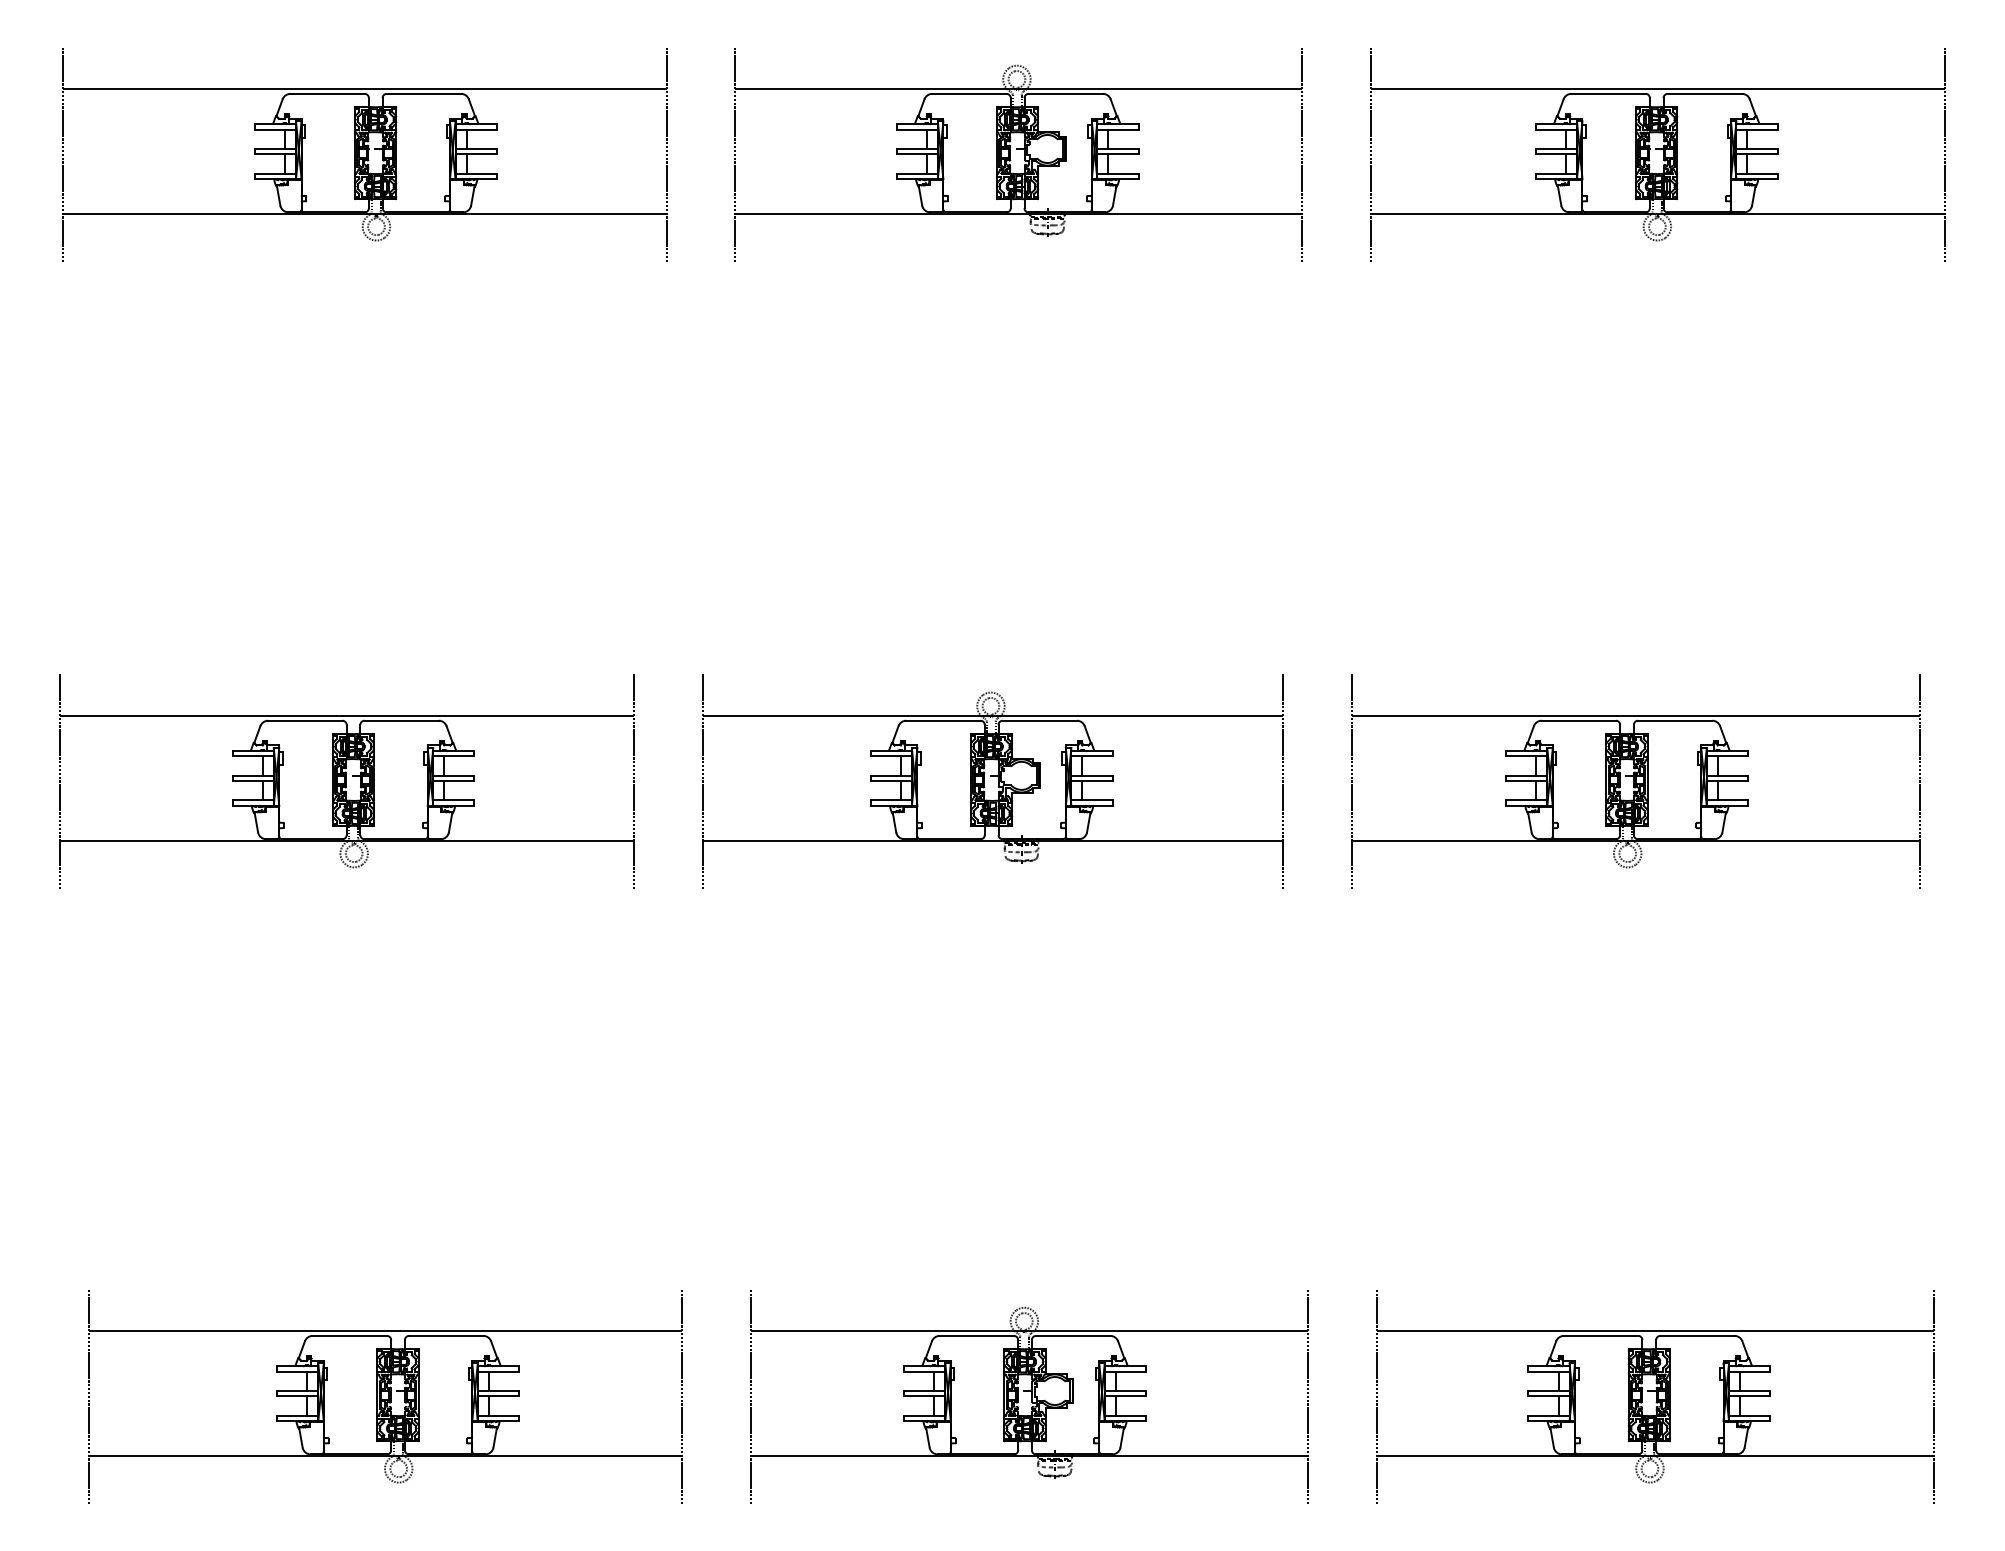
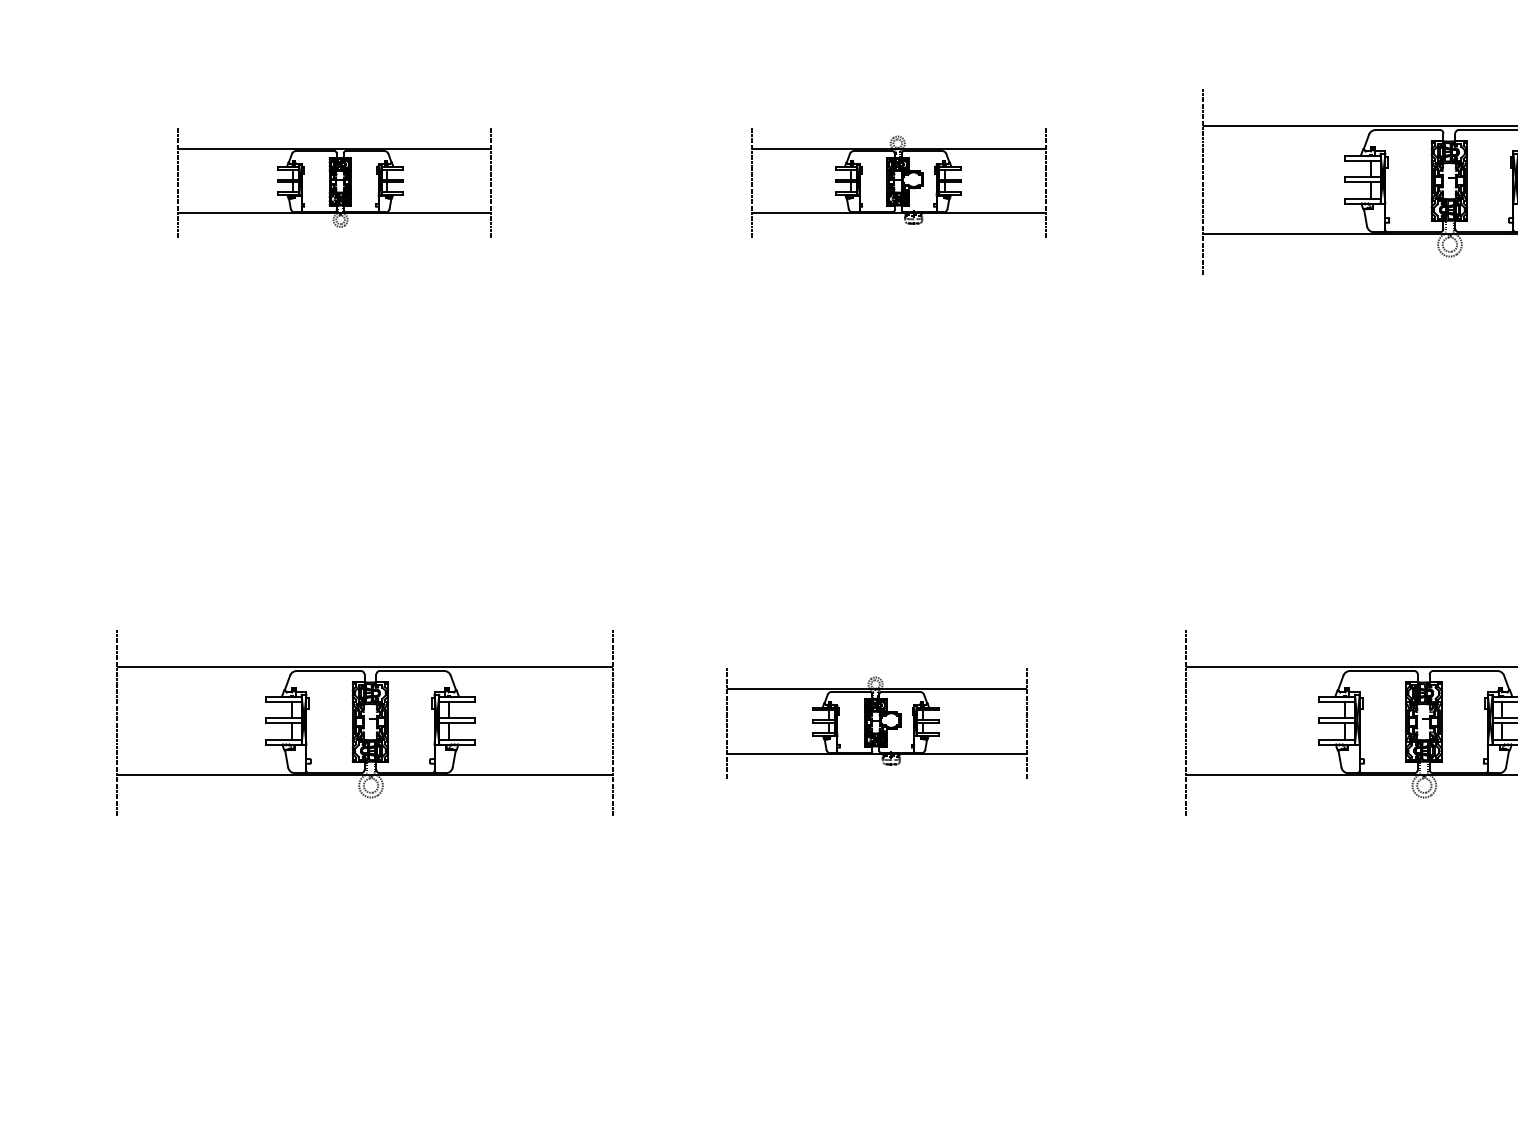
part: (364, 154) -> (334, 182), size x0.6
part: (1018, 154) -> (898, 182), size x0.6
part: (346, 781) -> (364, 723), moved
part: (992, 781) -> (876, 723), size x0.6

